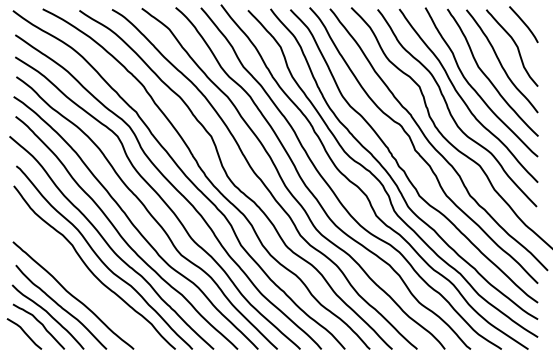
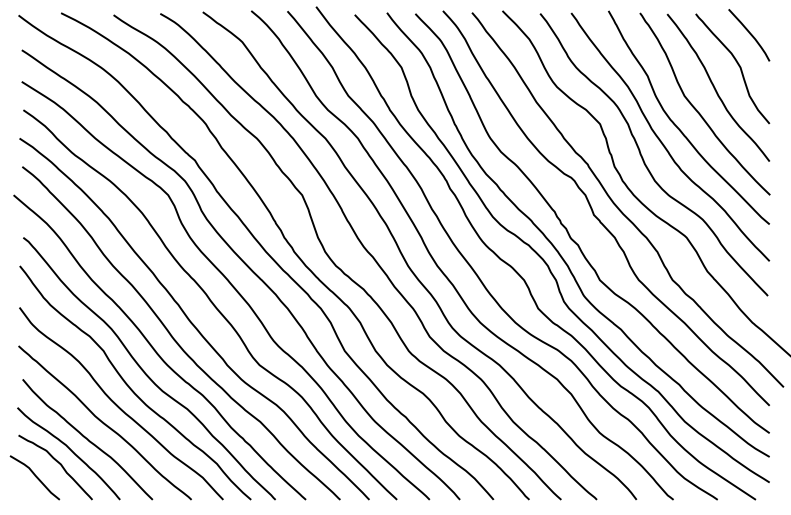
curve: (82, 282) -> (117, 404), added

